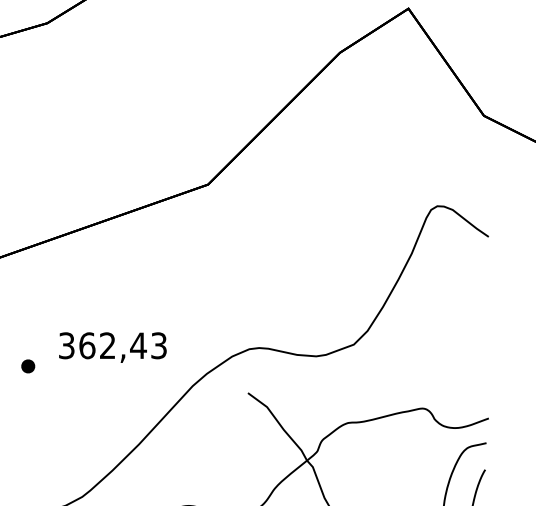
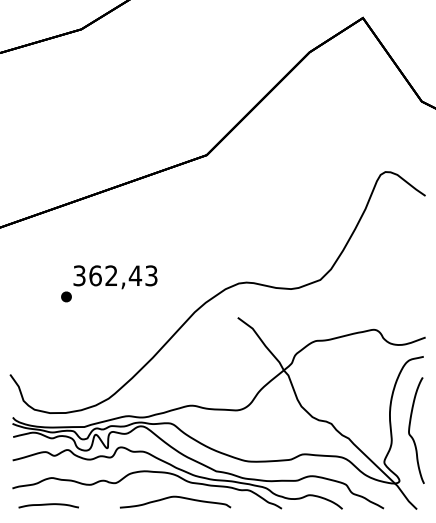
text: (112, 347) -> (115, 277), moved

